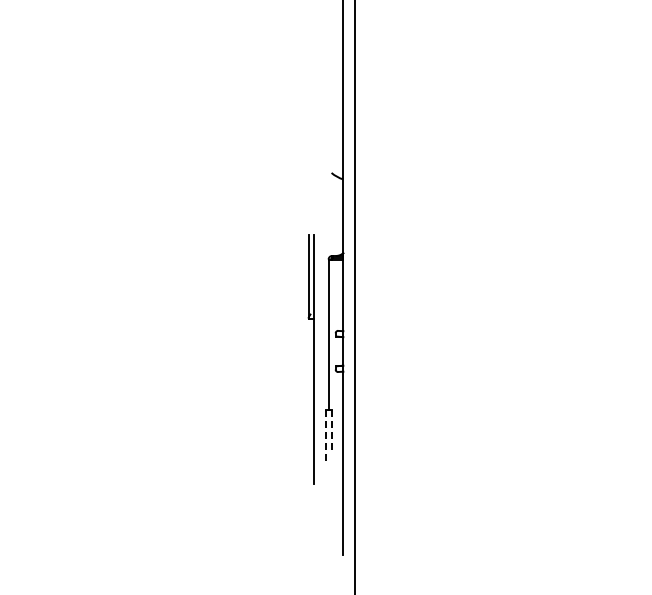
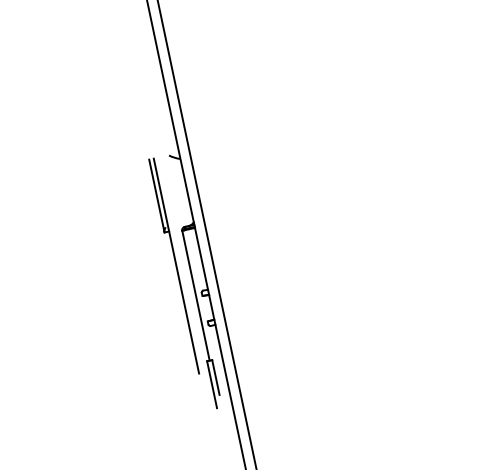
part: (310, 359) -> (173, 266), moved
line: (331, 430) -> (215, 377), dashed -> solid
line: (325, 437) -> (211, 384), dashed -> solid

